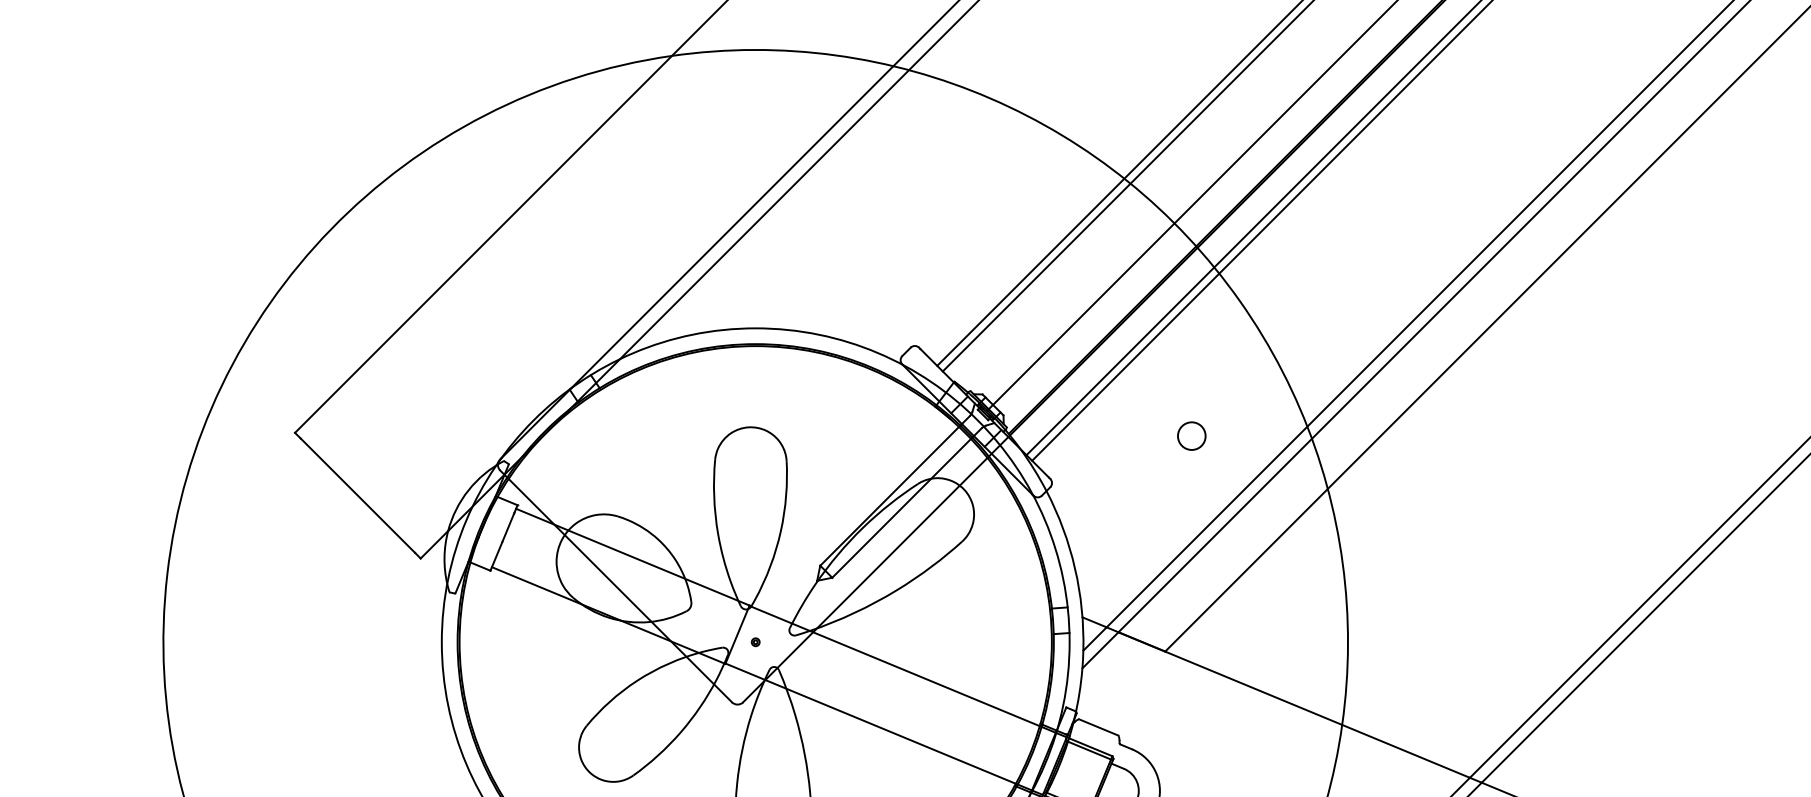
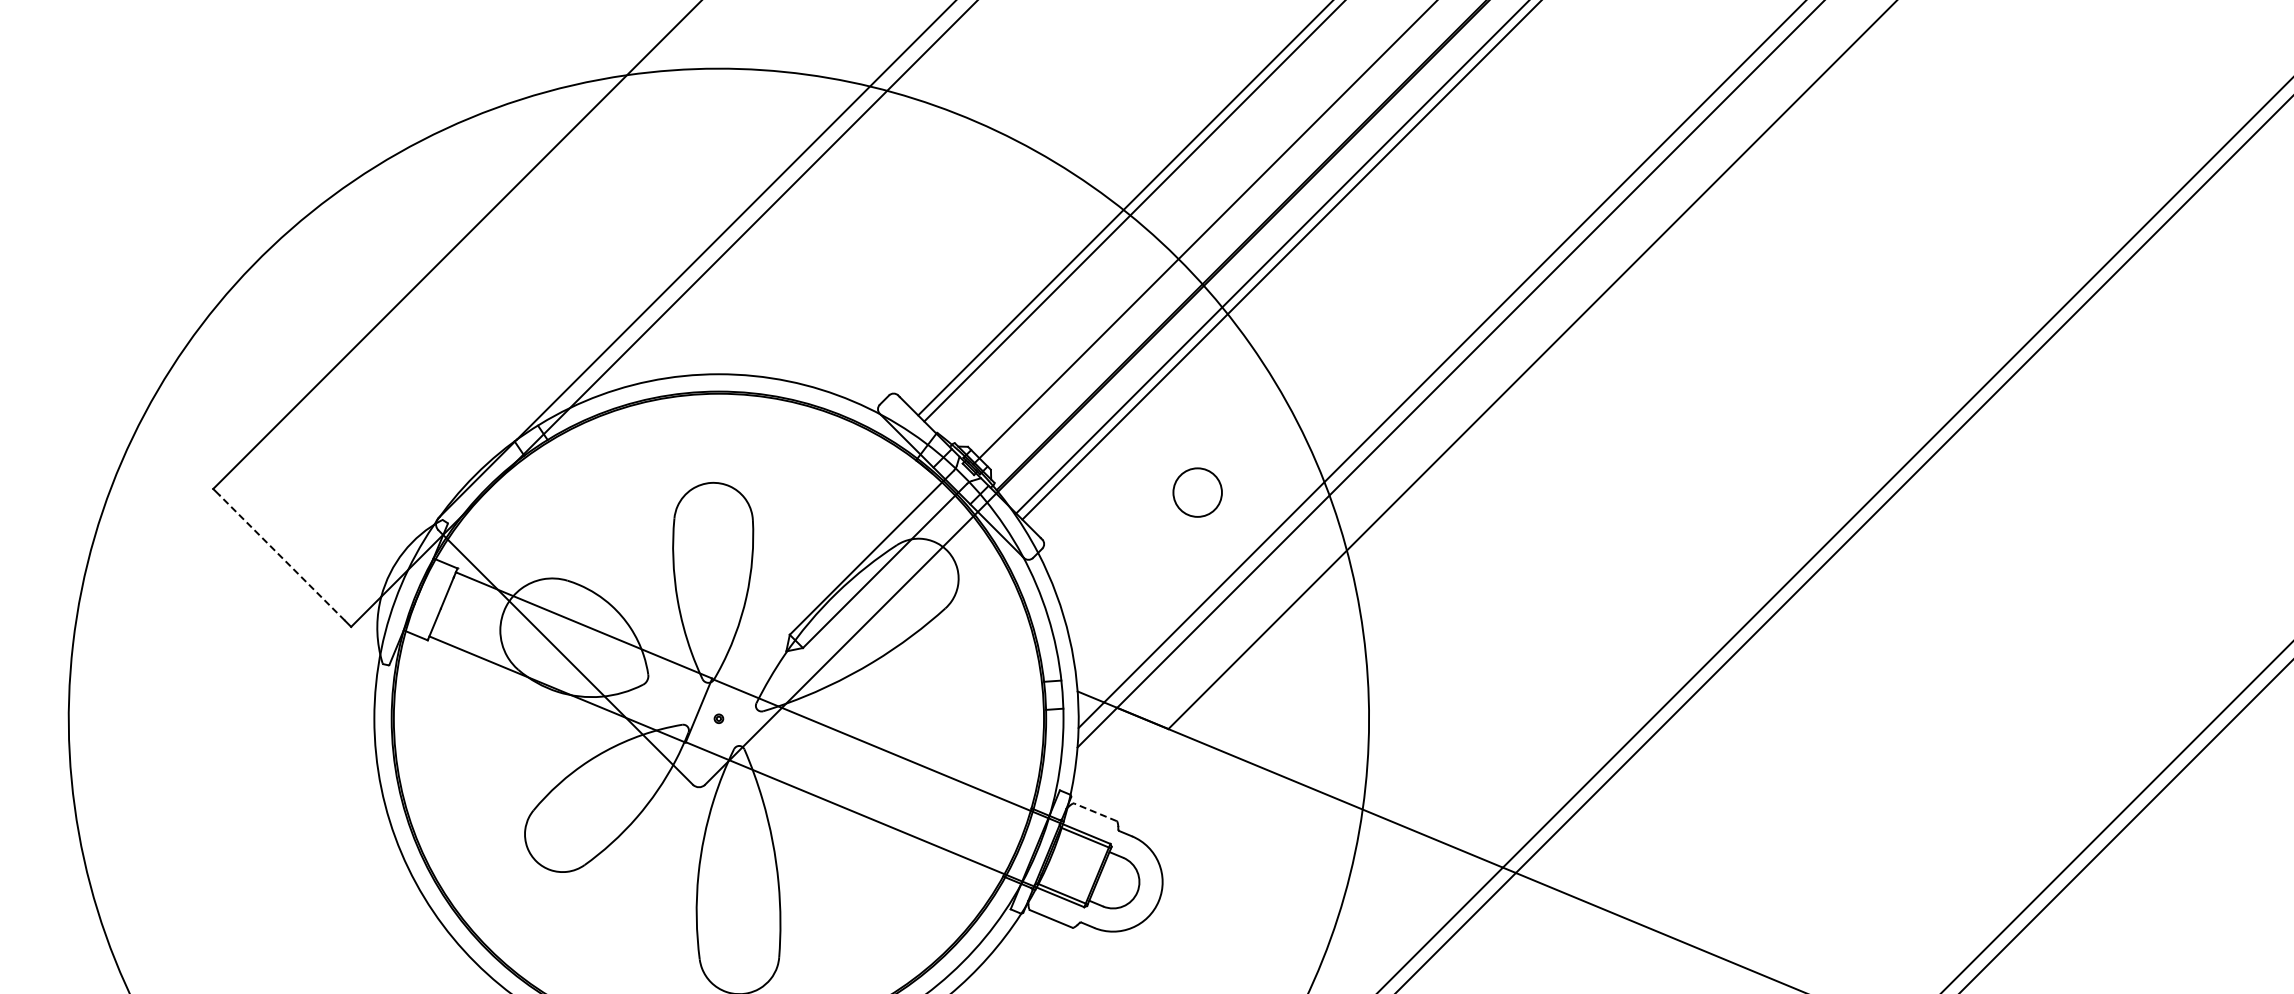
circle: (1191, 436) -> (1197, 492), size x1.6
line: (358, 495) -> (282, 557), solid -> dashed
line: (1097, 727) -> (1094, 812), solid -> dashed

